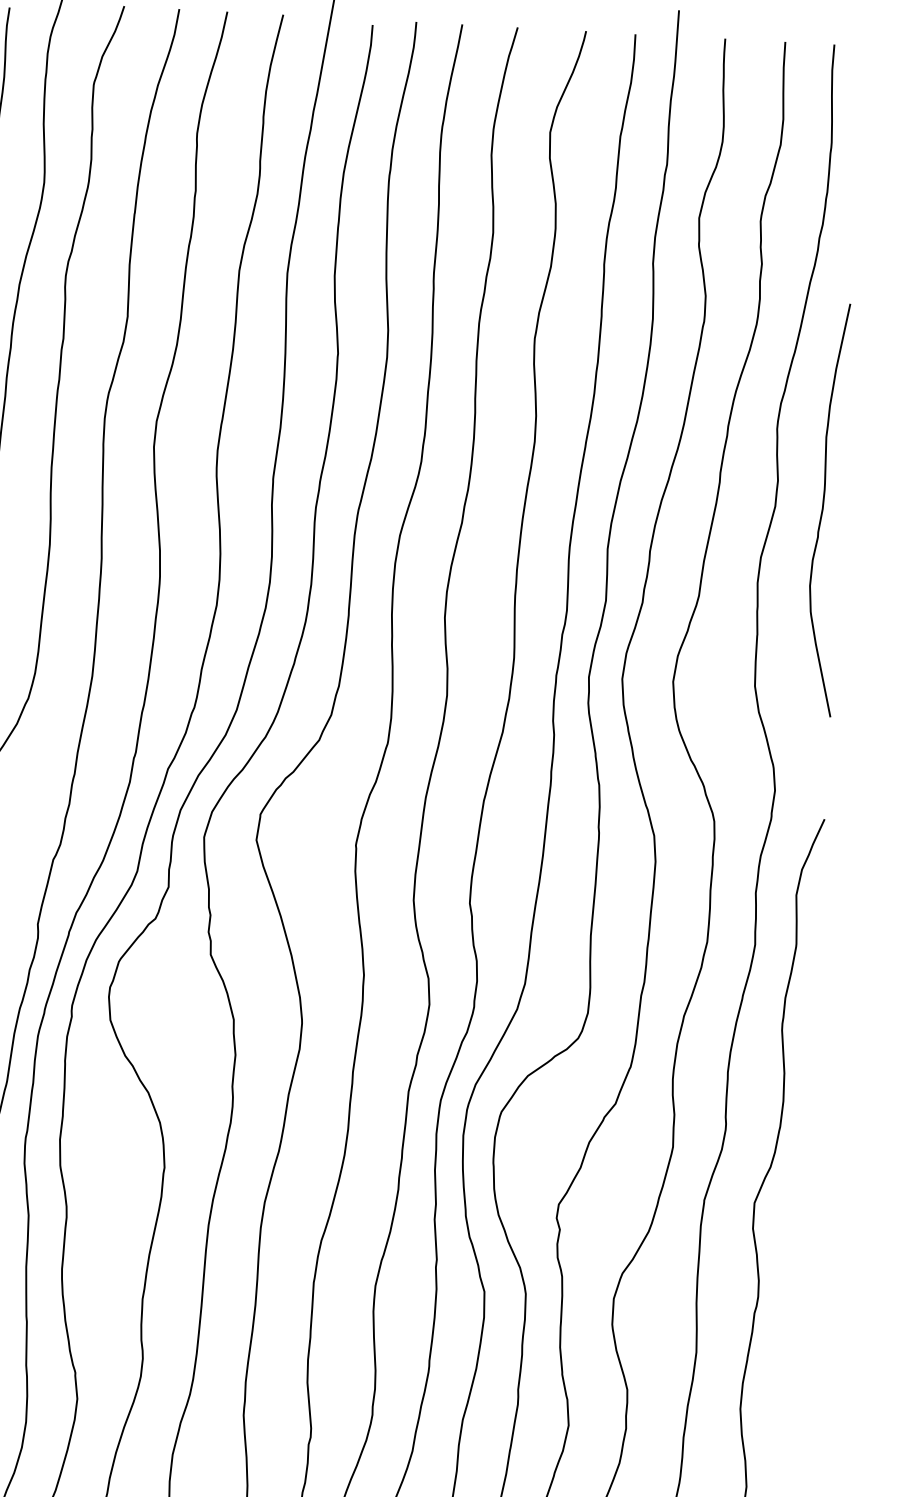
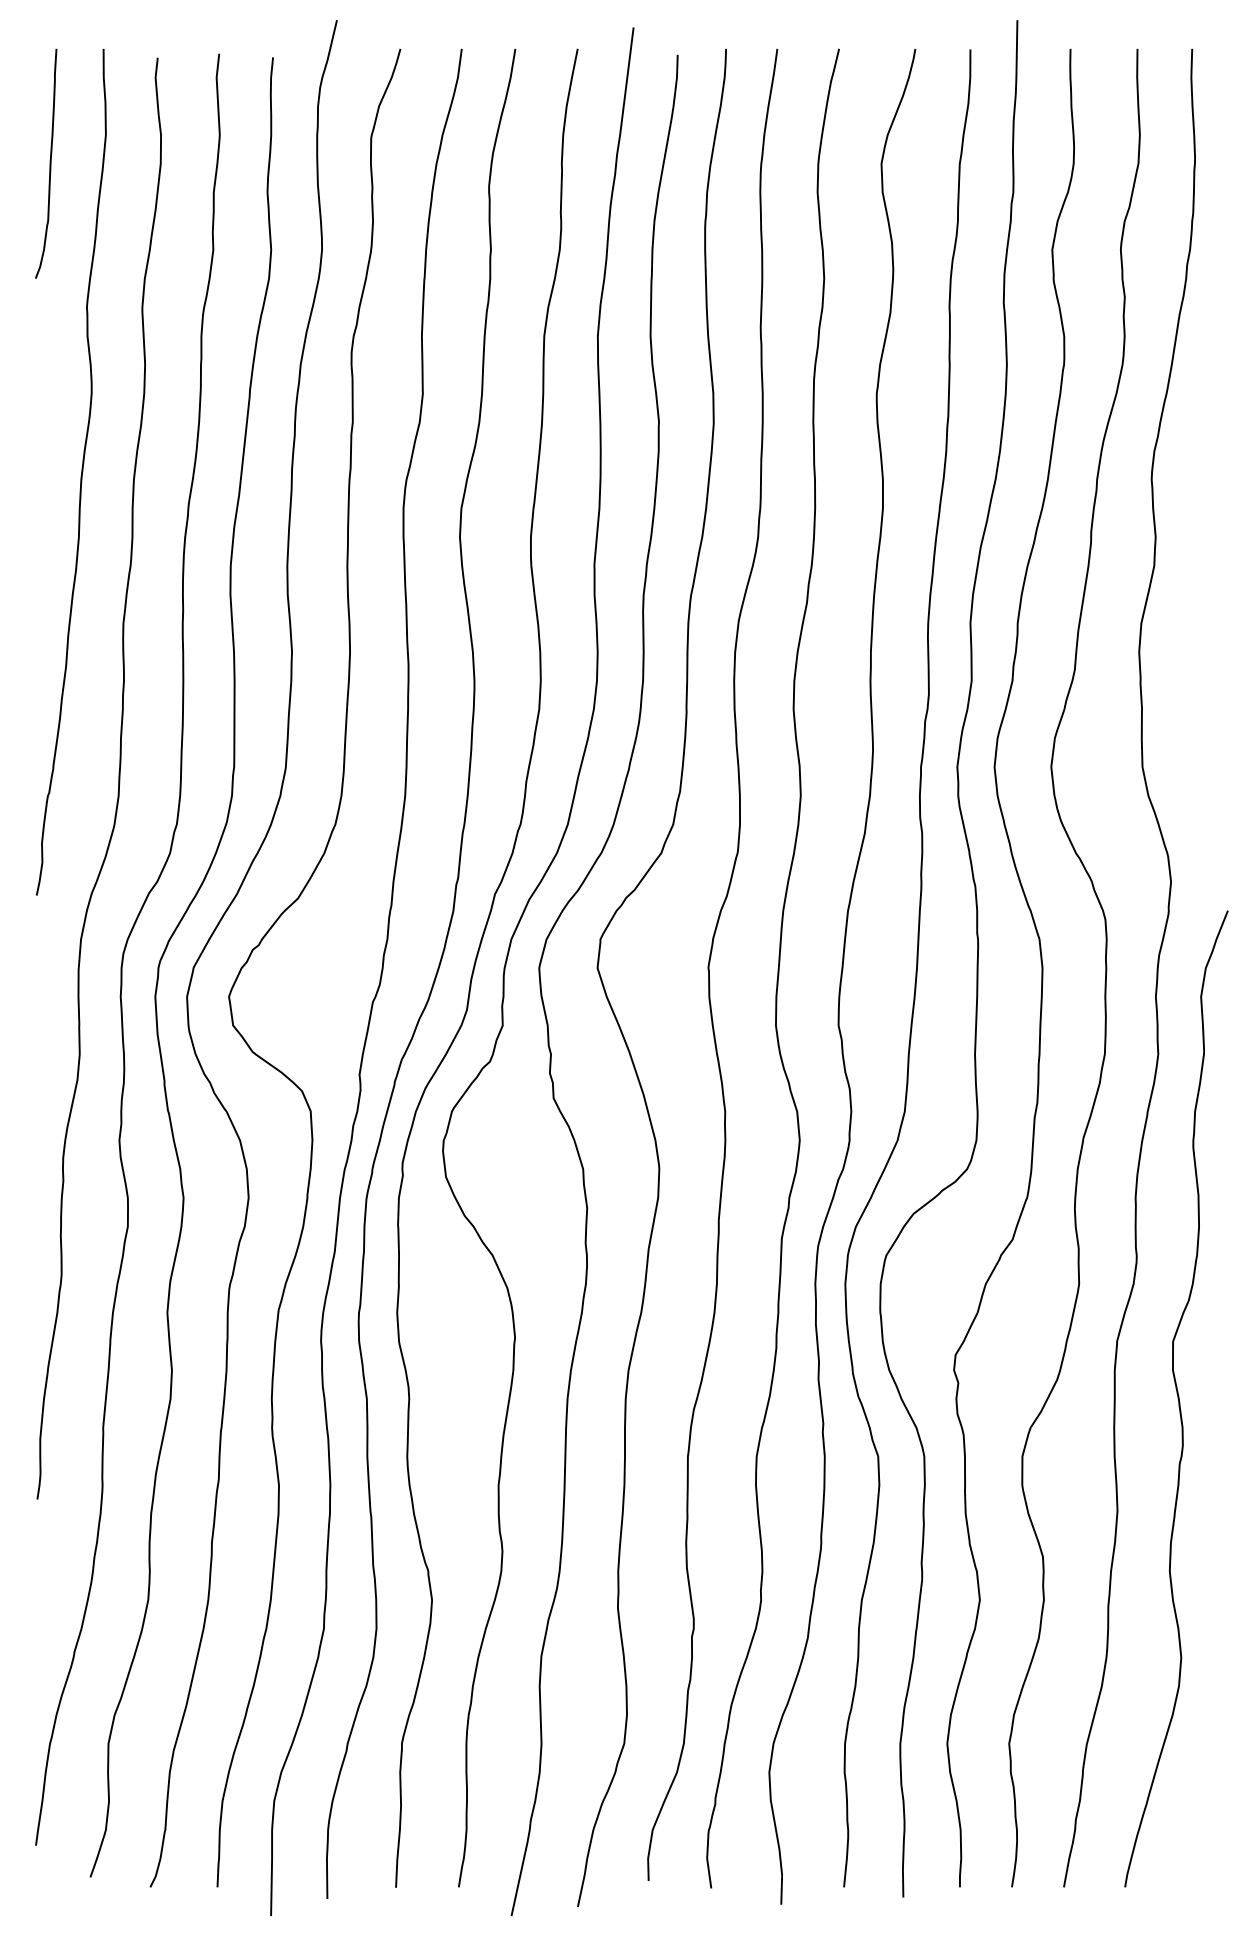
curve: (823, 508) -> (1208, 565), removed

